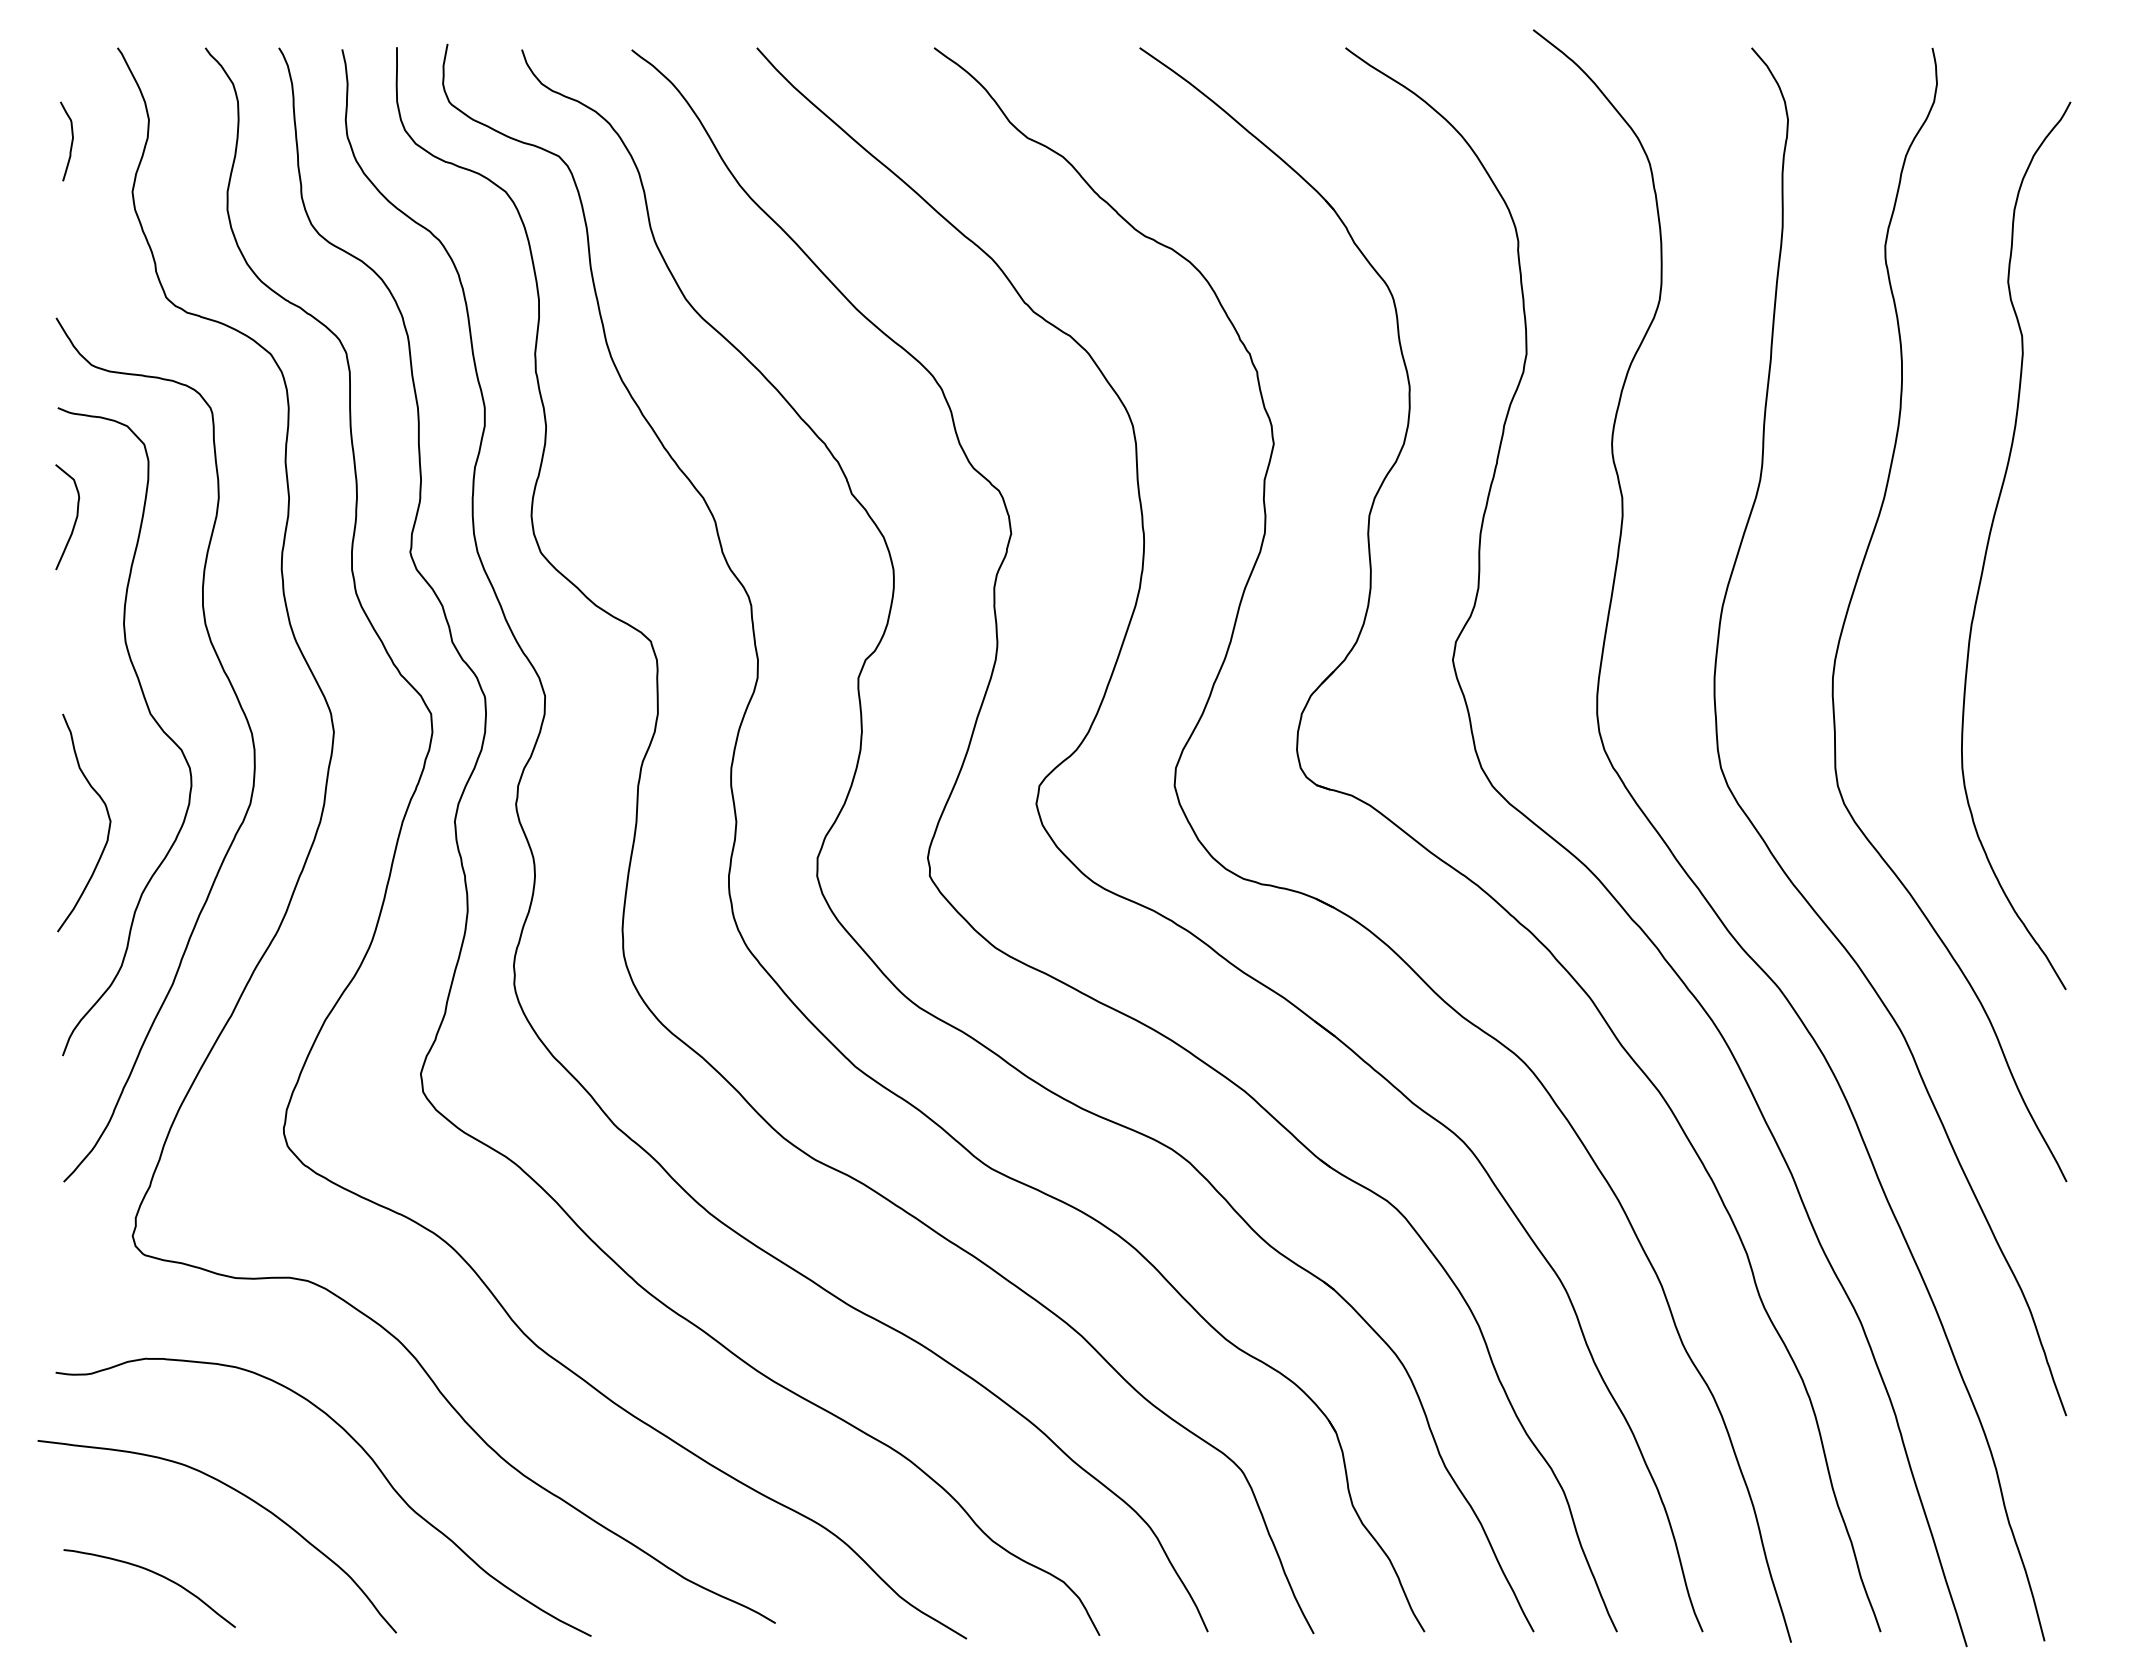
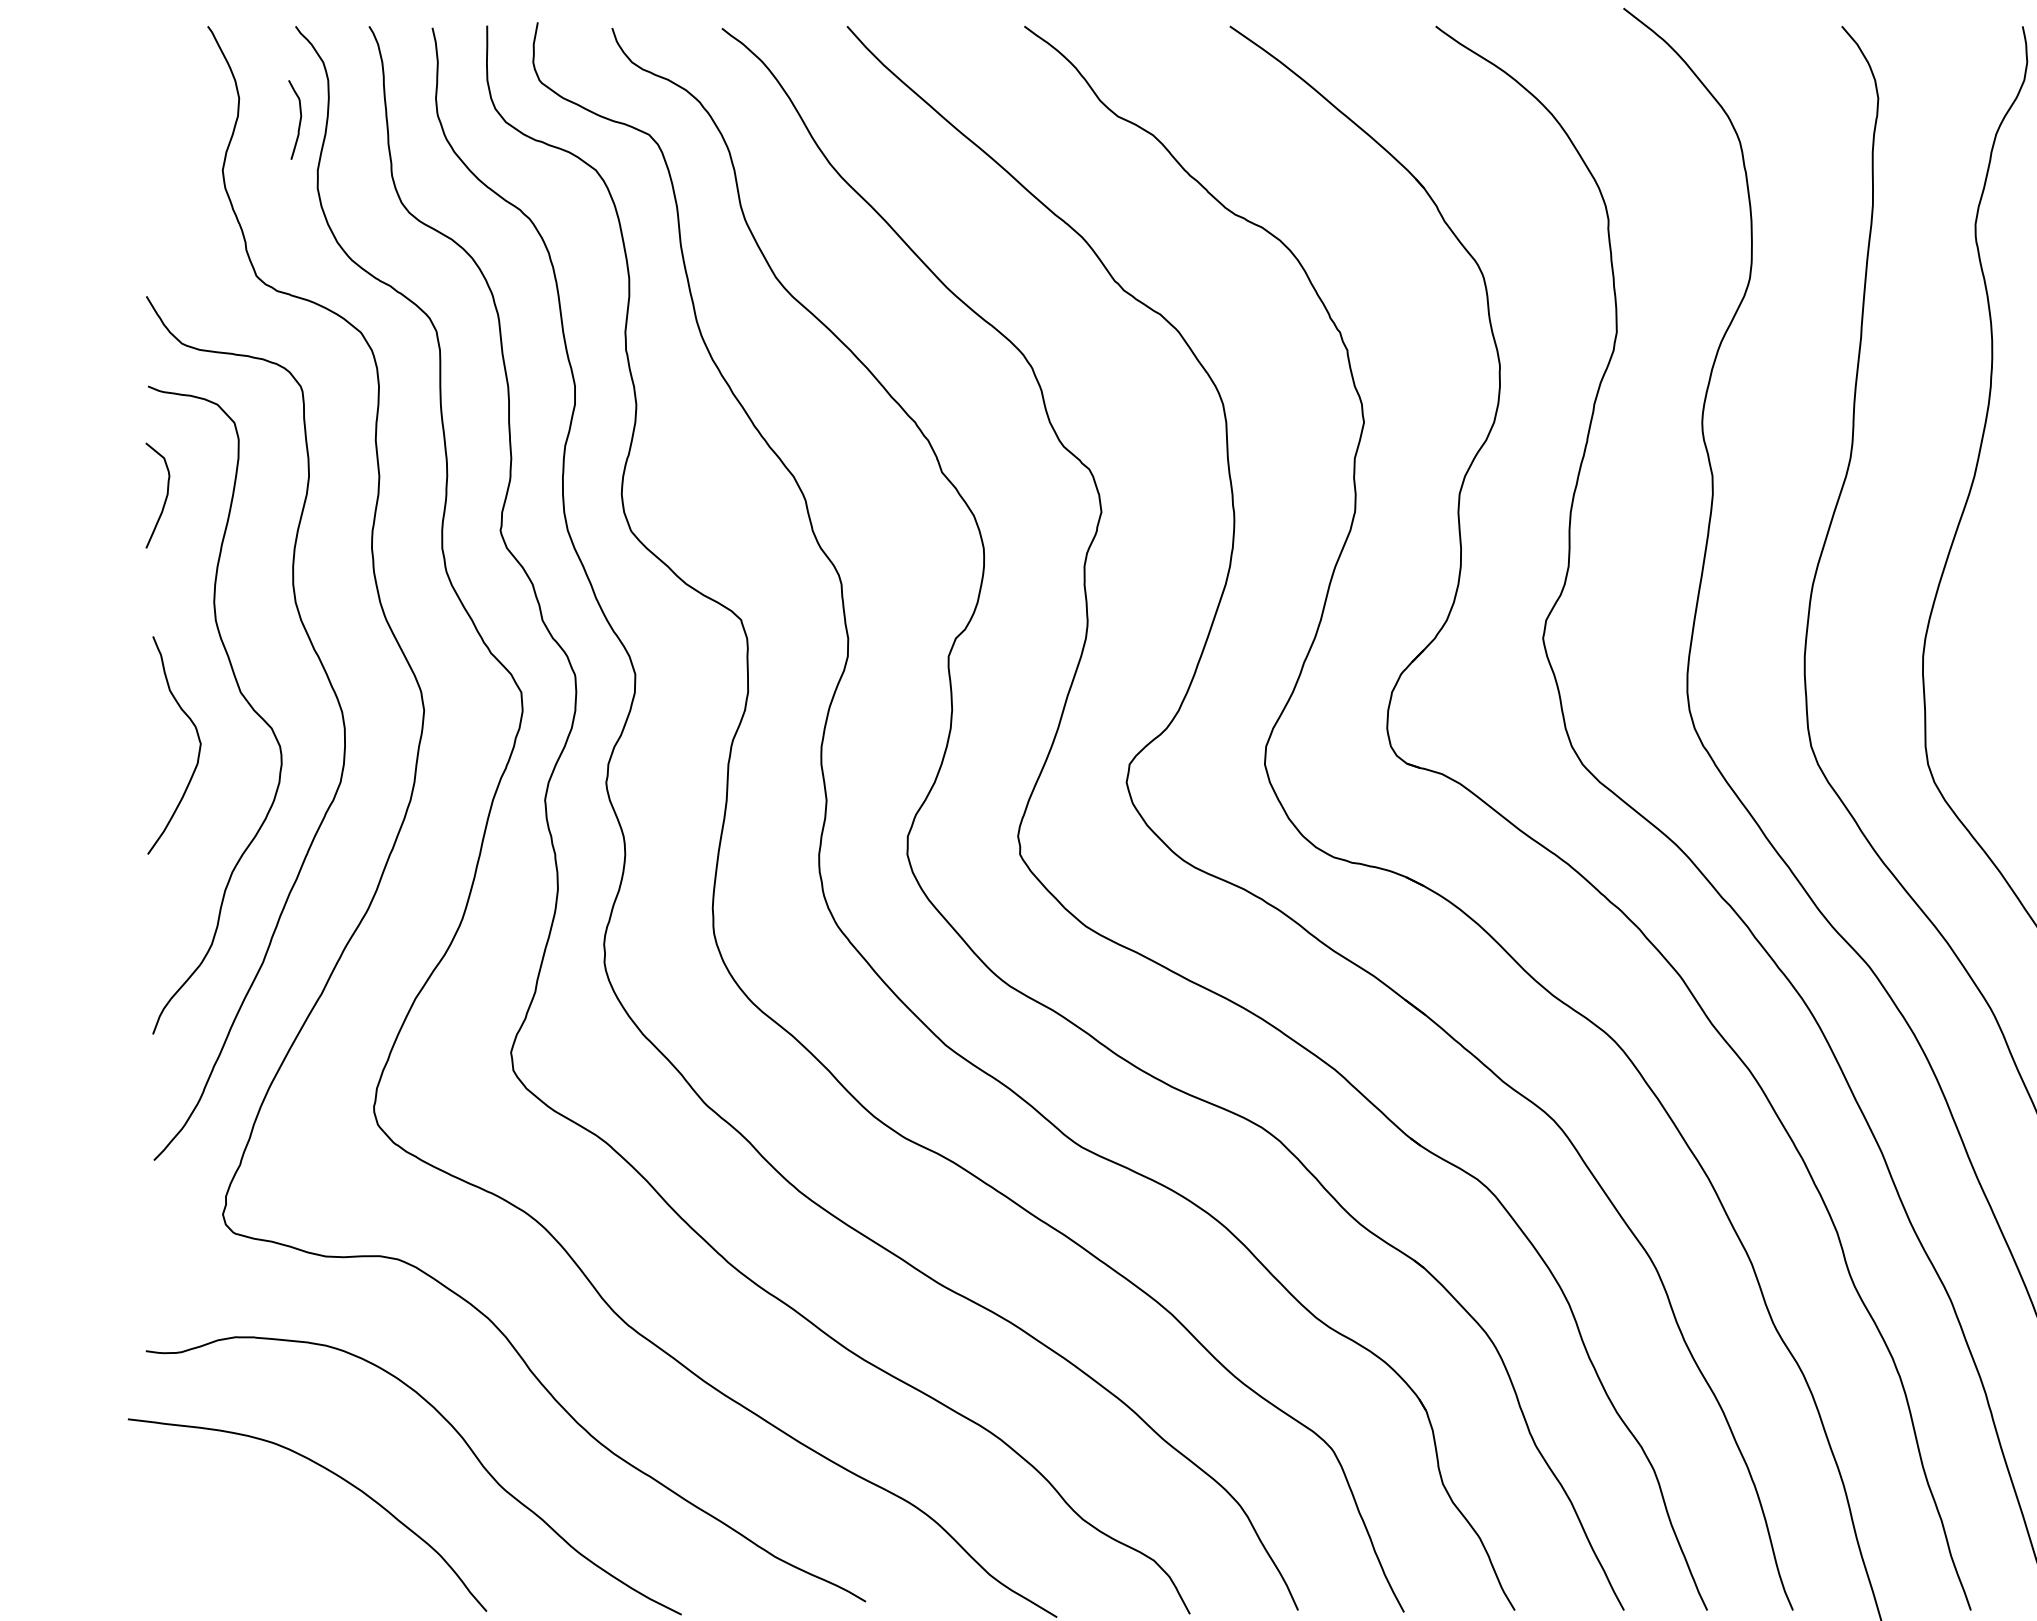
curve: (71, 141) -> (299, 119), moved
curve: (107, 815) -> (197, 737), moved
curve: (155, 1574) -> (245, 1552), removed

